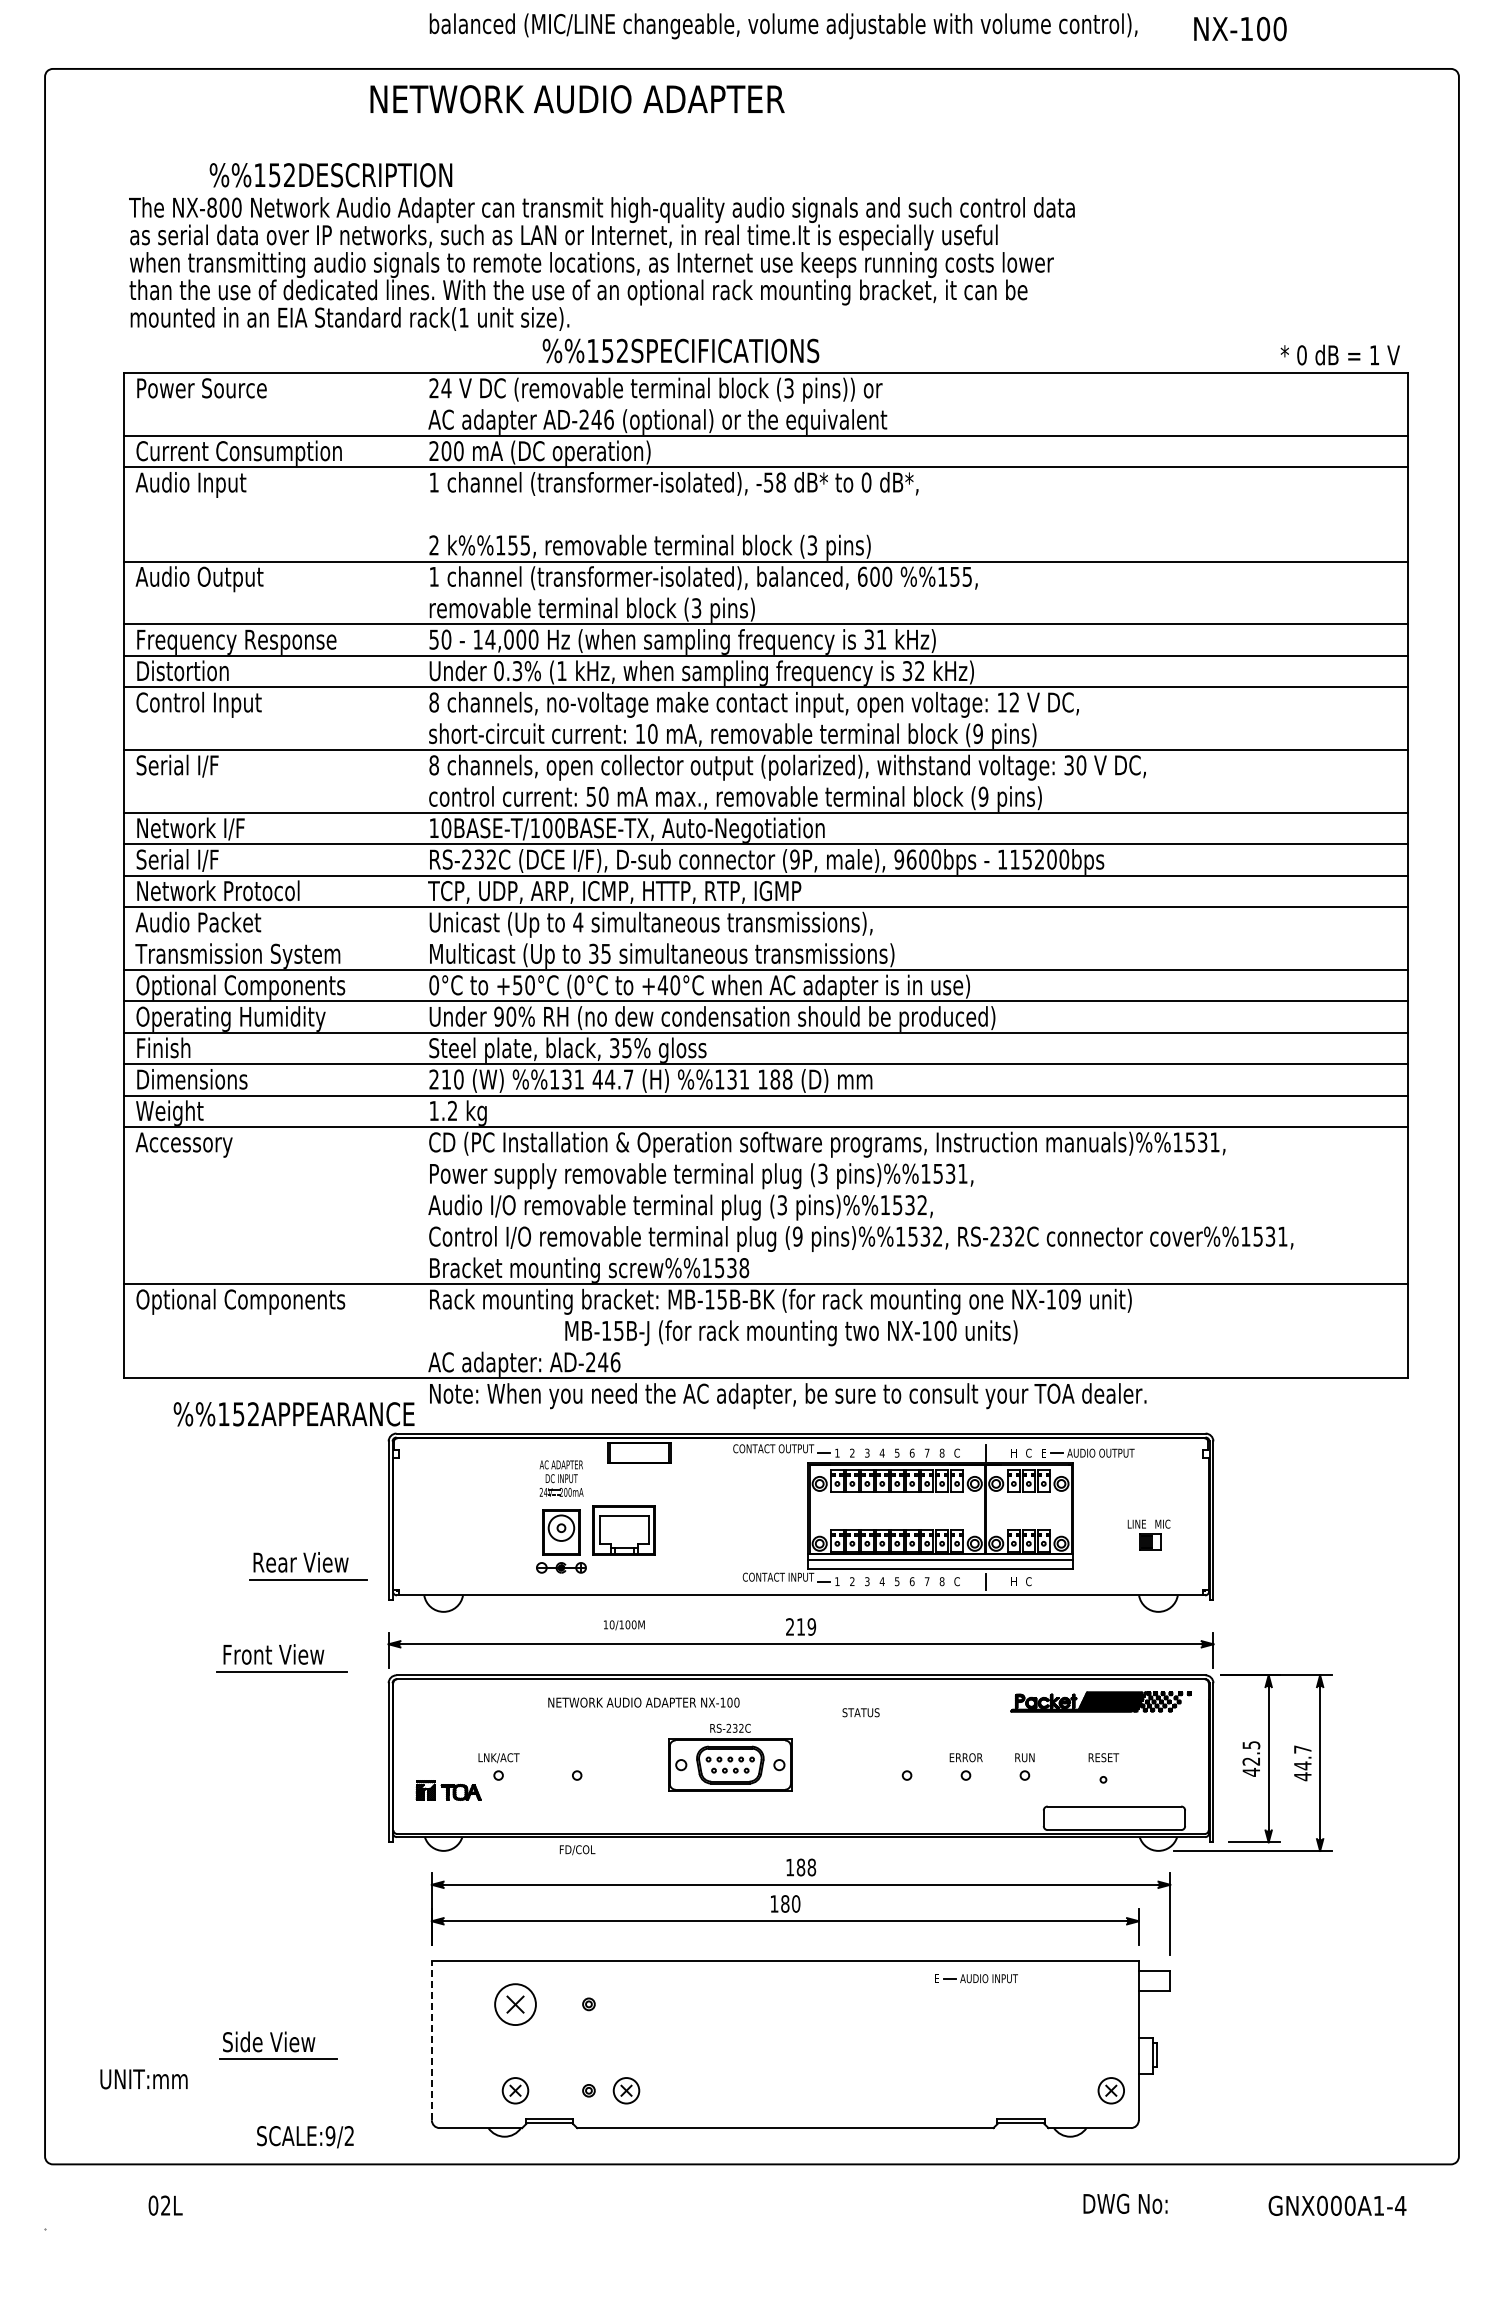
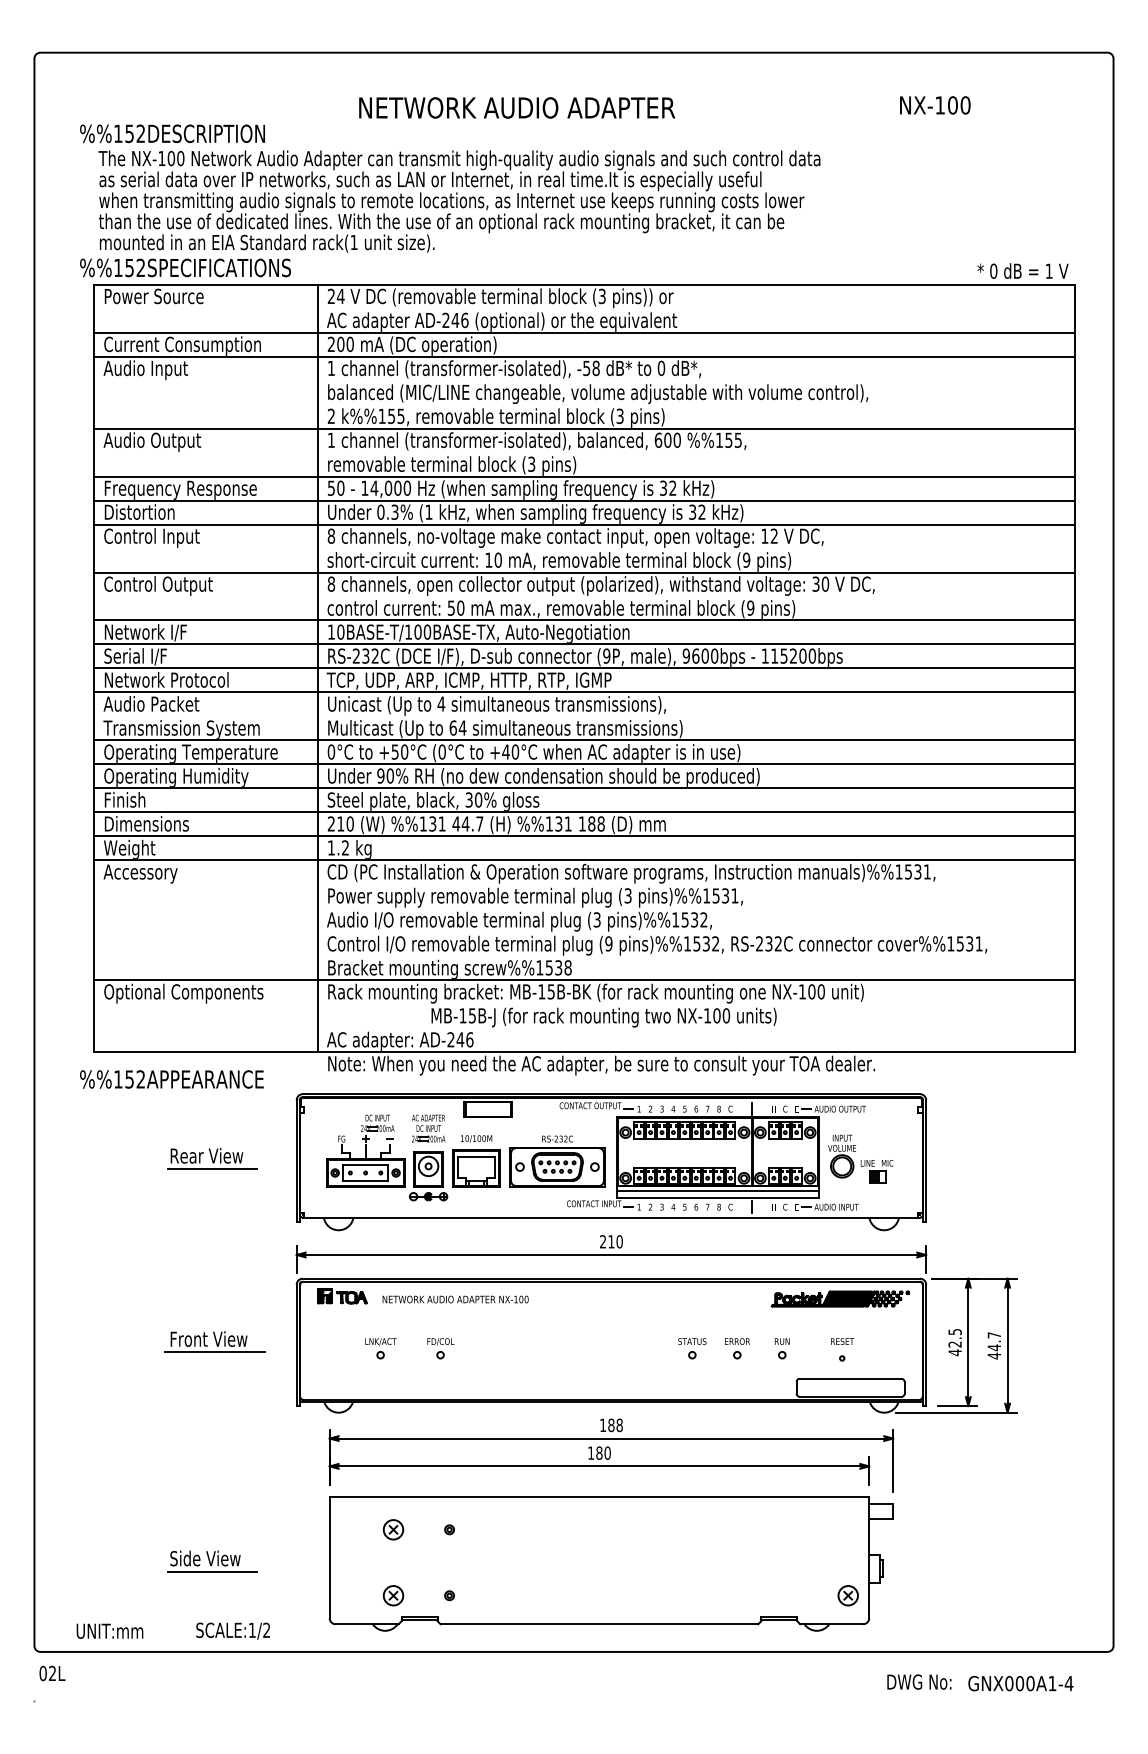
text: (783, 26) -> (598, 394), moved
text: (1240, 28) -> (935, 105), moved
text: (577, 99) -> (517, 108), moved
text: (330, 175) -> (172, 134), moved
text: (211, 207) -> (161, 158), NX-800 -> NX-100
text: (680, 350) -> (185, 267), moved
text: (881, 639) -> (672, 488), 31 -> 32
text: (207, 767) -> (158, 585), Serial I/F -> Control Output
line: (416, 875) -> (317, 668), added
text: (600, 953) -> (458, 727), 35 -> 64
text: (263, 986) -> (201, 752), Optional Components -> Operating Temperature
text: (626, 1048) -> (478, 800), 35% -> 30%
text: (1075, 1299) -> (820, 991), NX-109 -> NX-100
text: (293, 1414) -> (171, 1079), moved
part: (478, 1507) -> (365, 1150), added
part: (1103, 1514) -> (842, 1155), added
part: (308, 1566) -> (212, 1159), moved
text: (624, 1625) -> (476, 1139), moved
text: (811, 1626) -> (619, 1241), 219 -> 210
part: (281, 1658) -> (214, 1342), moved
text: (643, 1702) -> (455, 1299), moved
text: (860, 1712) -> (691, 1341), moved
part: (730, 1757) -> (557, 1161), moved
part: (448, 1790) -> (342, 1296), moved
text: (577, 1850) -> (440, 1342), moved
part: (976, 1978) -> (827, 1207), moved
part: (515, 2003) -> (393, 1529), size x0.62
line: (431, 2040) -> (329, 1557), dashed -> solid
text: (143, 2079) -> (109, 1631), moved
part: (626, 2090) -> (478, 1595), removed
text: (330, 2136) -> (252, 1630), SCALE:9/2 -> SCALE:1/2
text: (1125, 2203) -> (919, 1681), moved
text: (165, 2205) -> (52, 1673), moved

